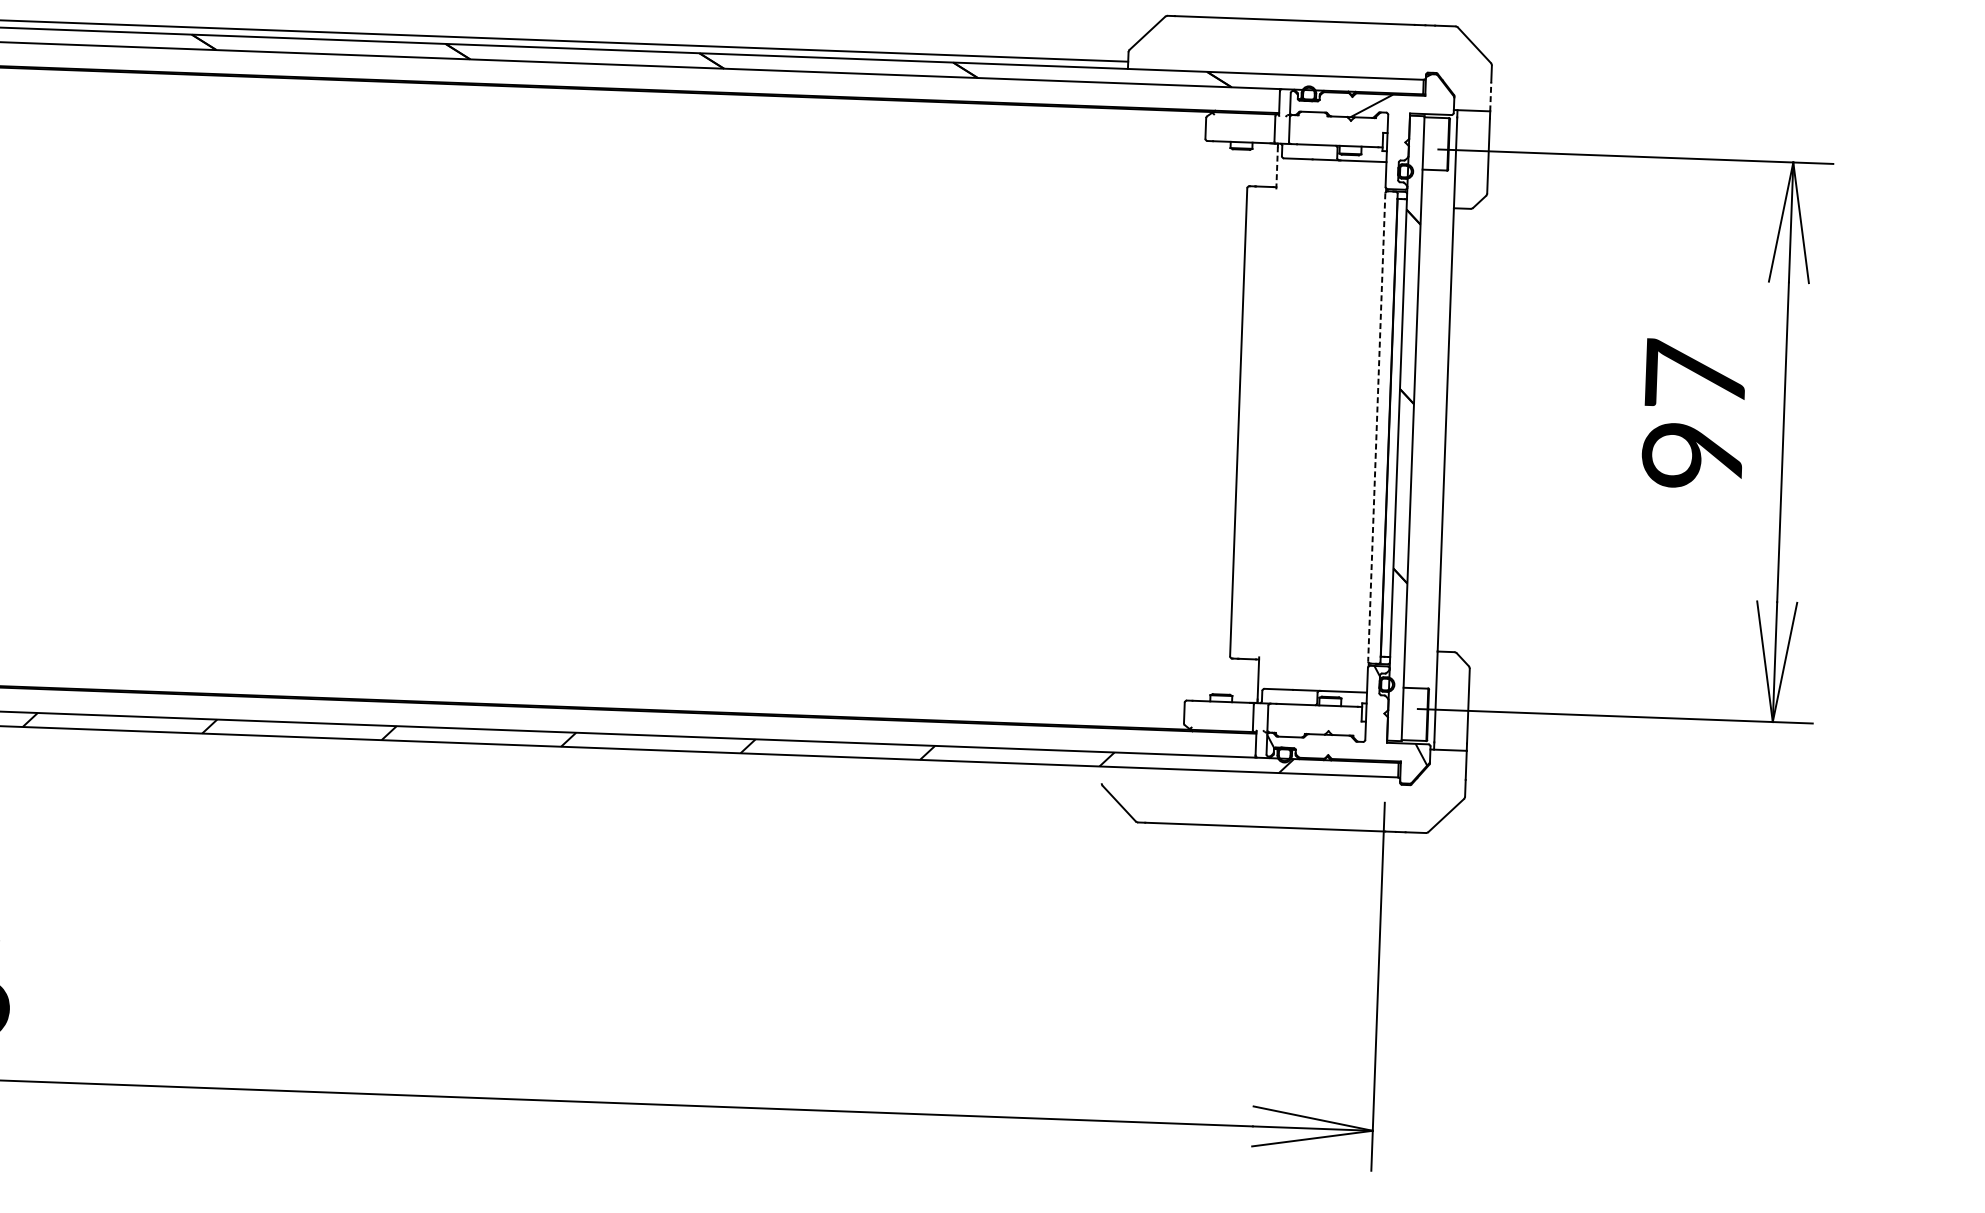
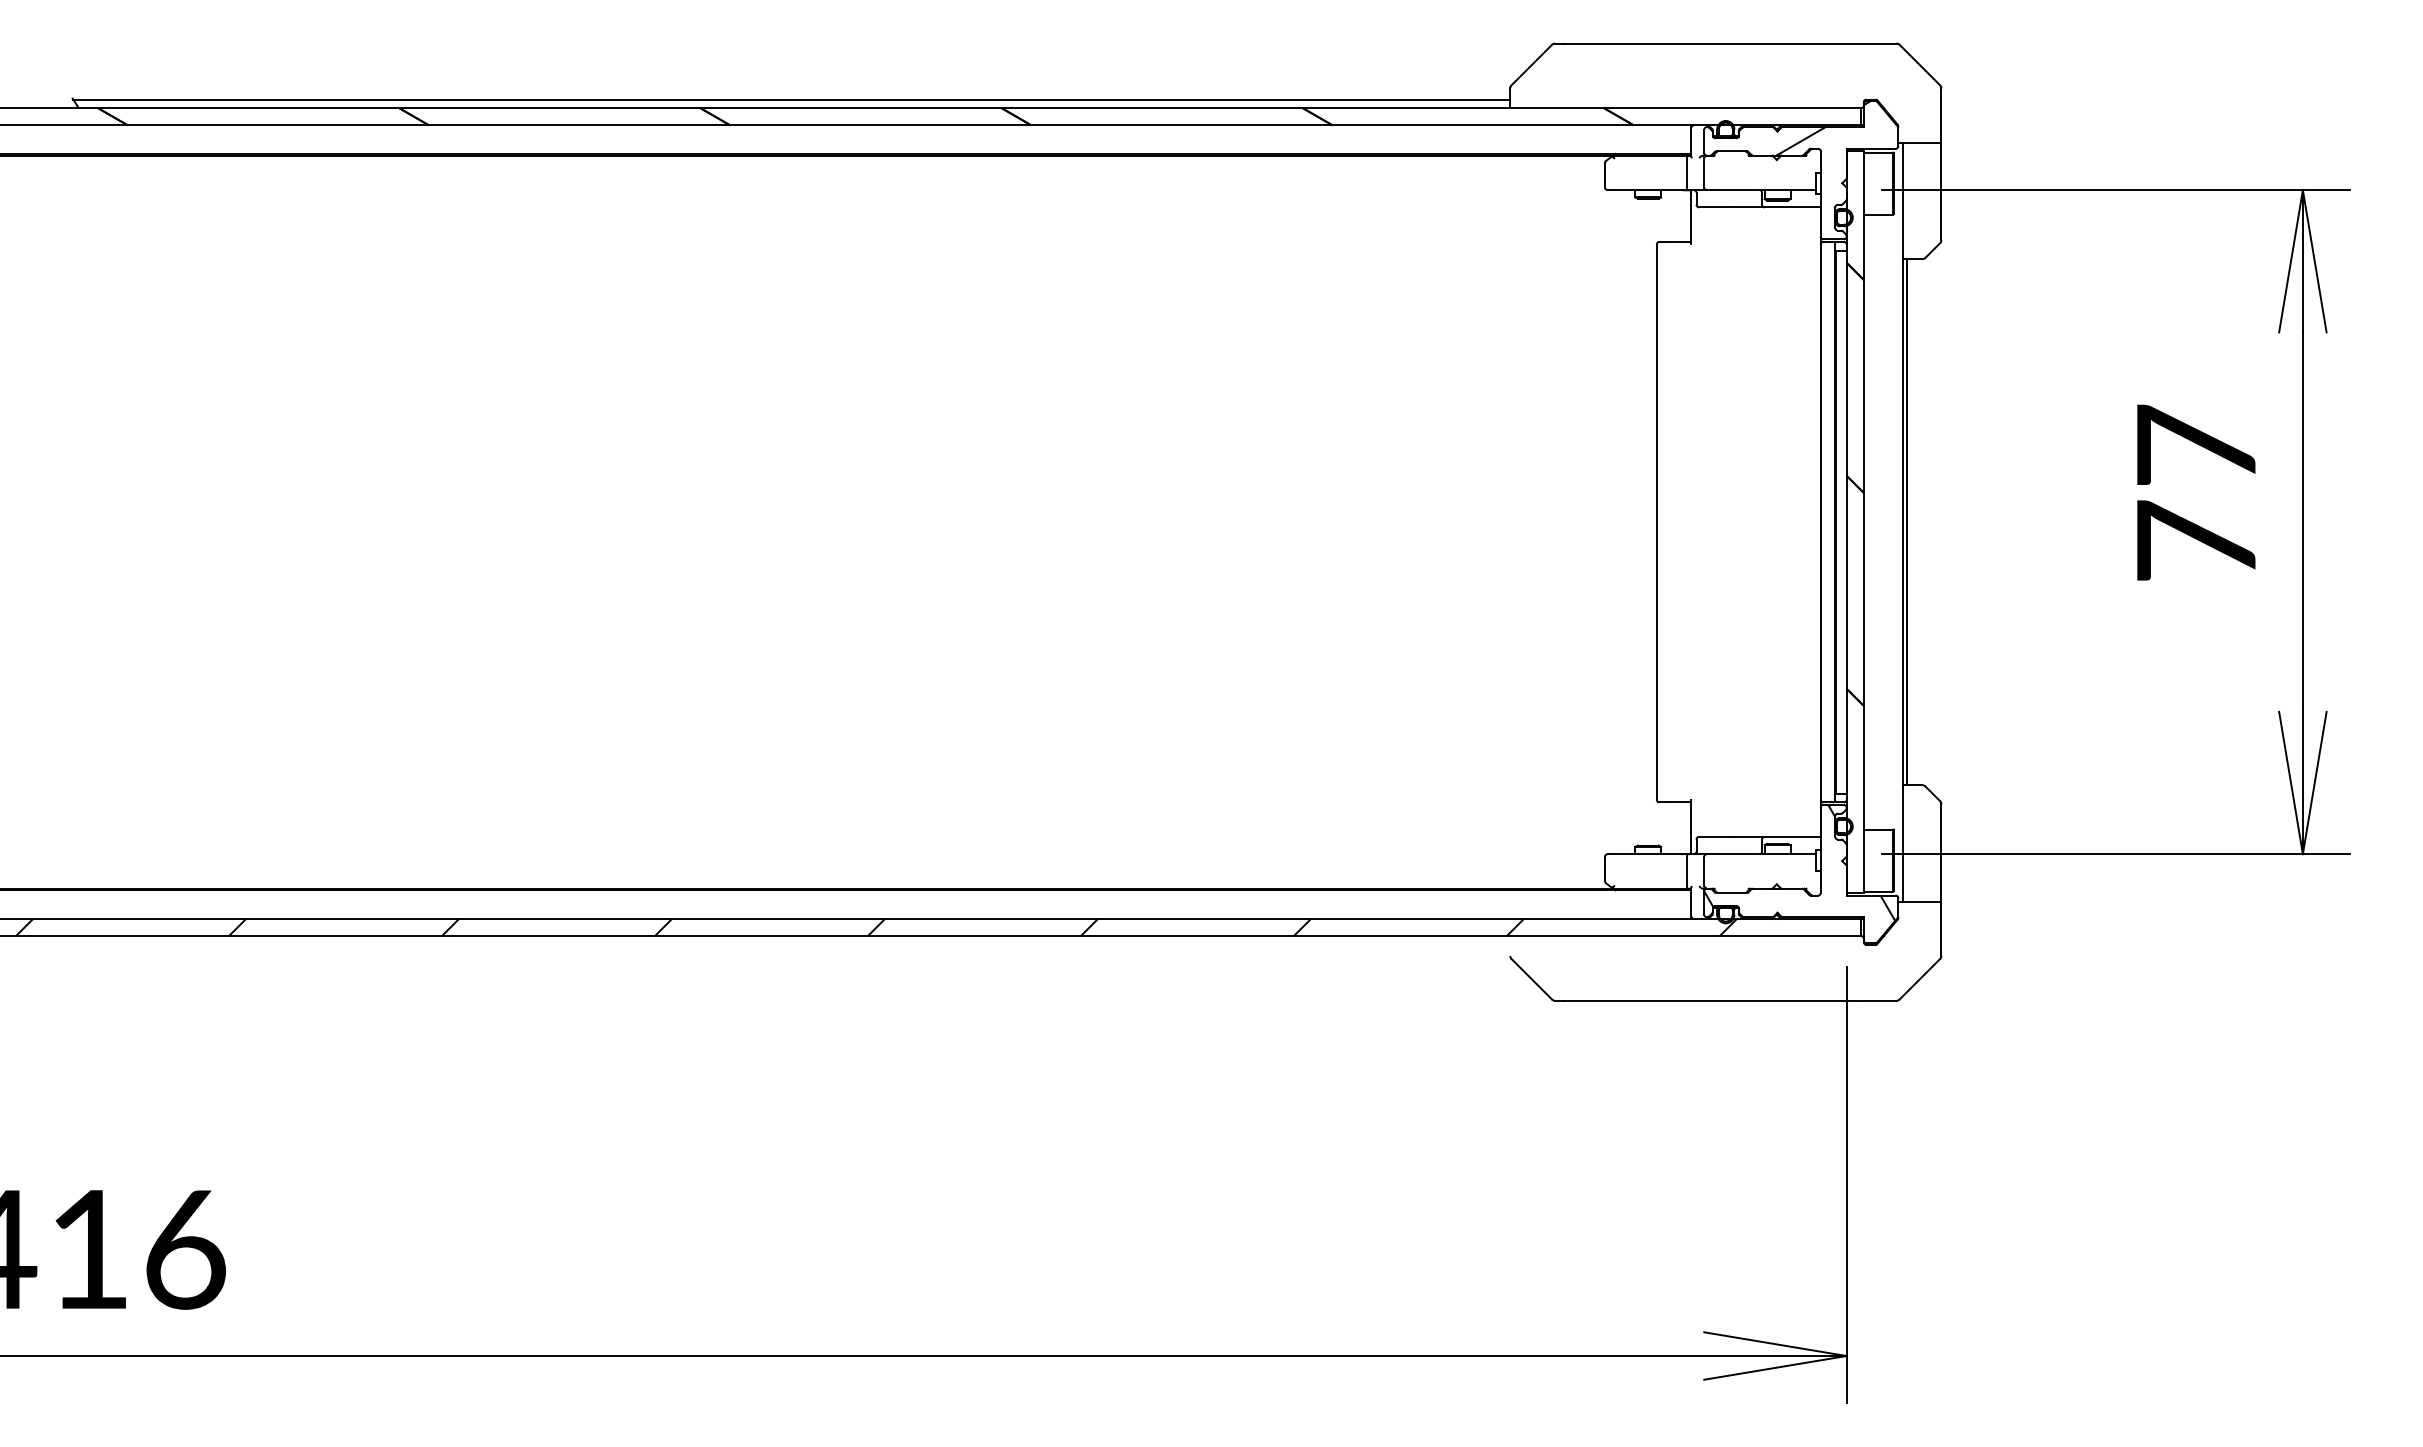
line: (1490, 96) -> (1941, 124), dashed -> solid
line: (1277, 167) -> (1691, 218), dashed -> solid
line: (1376, 427) -> (1820, 522), dashed -> solid
line: (1449, 430) -> (1906, 522), added
text: (1692, 454) -> (2195, 540), 97 -> 77

